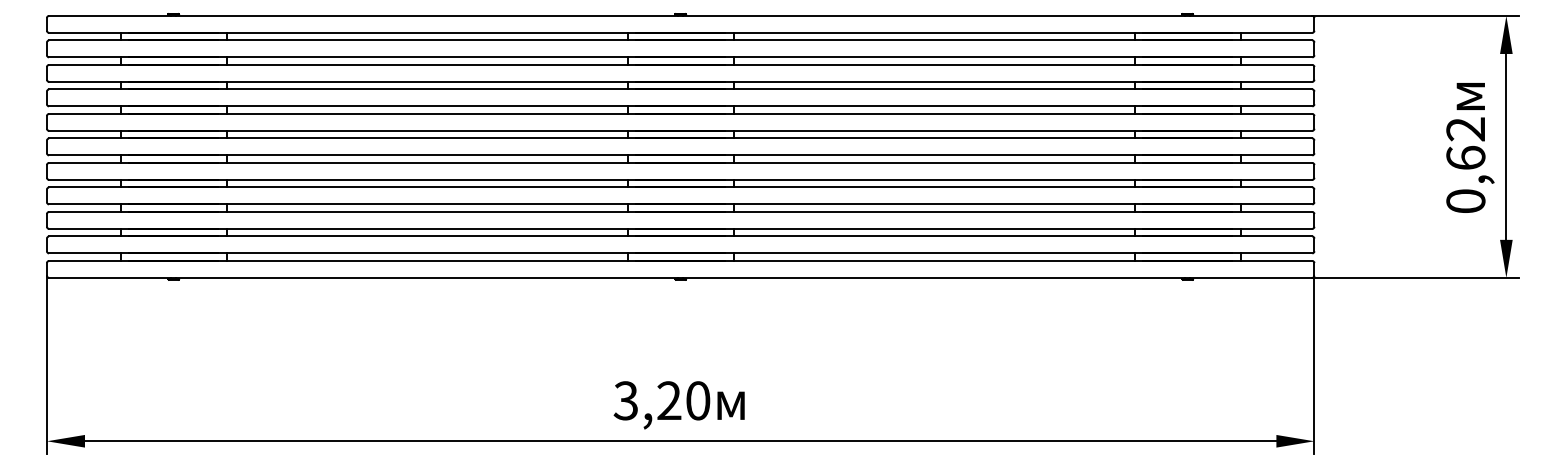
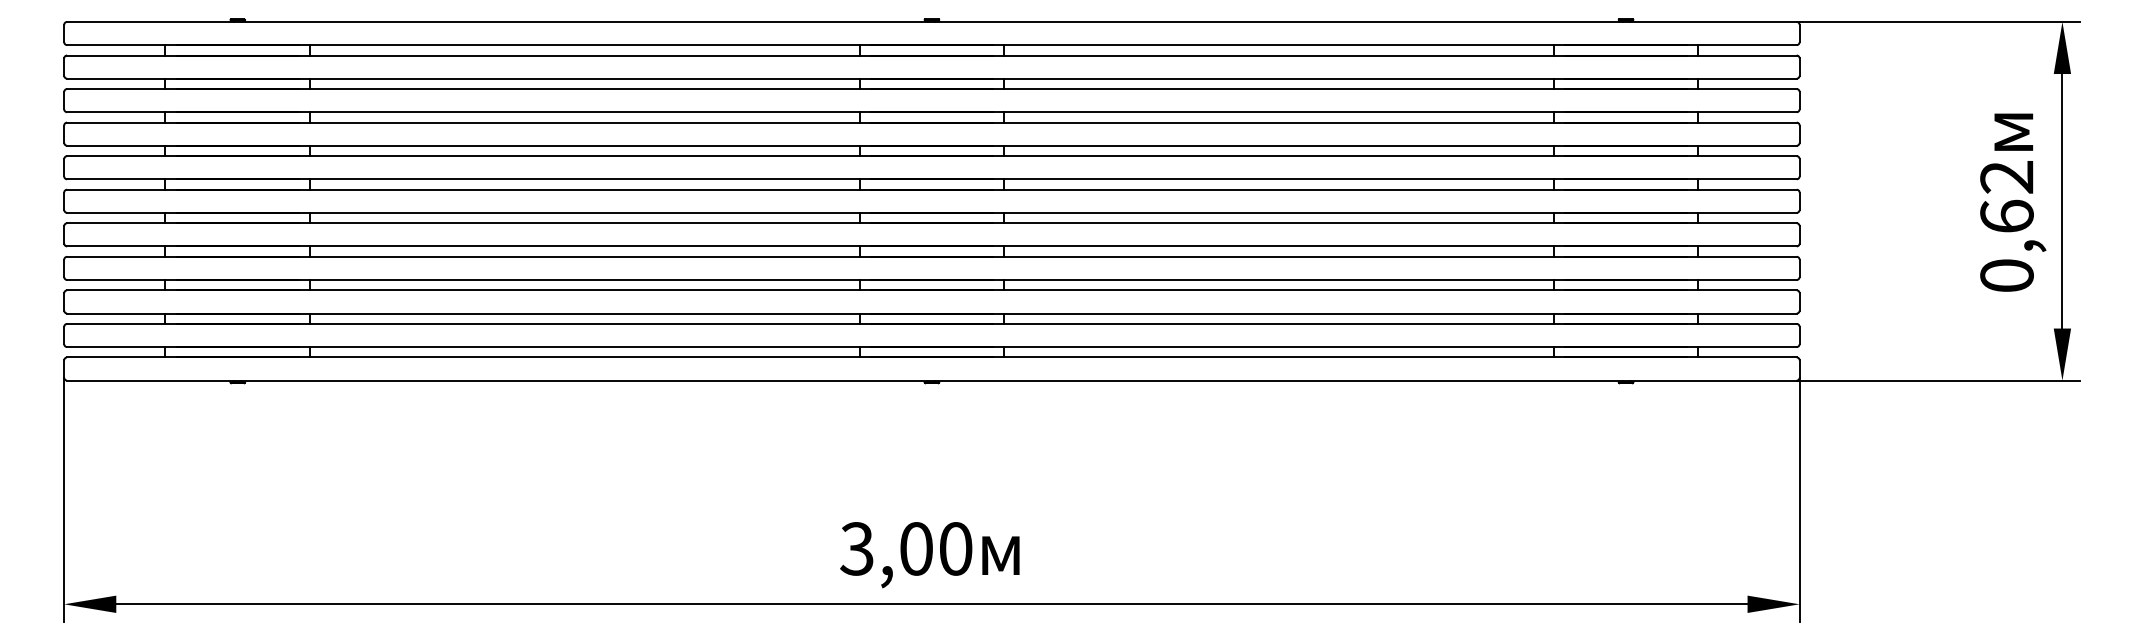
text: (669, 400) -> (916, 548), 3,20 -> 3,00

